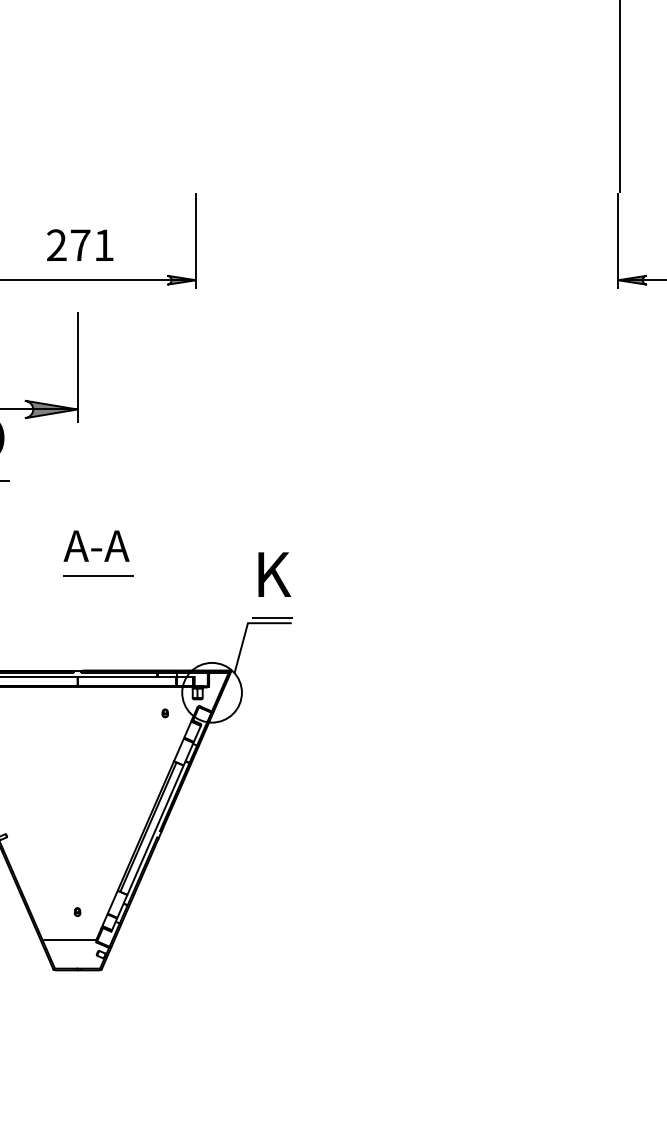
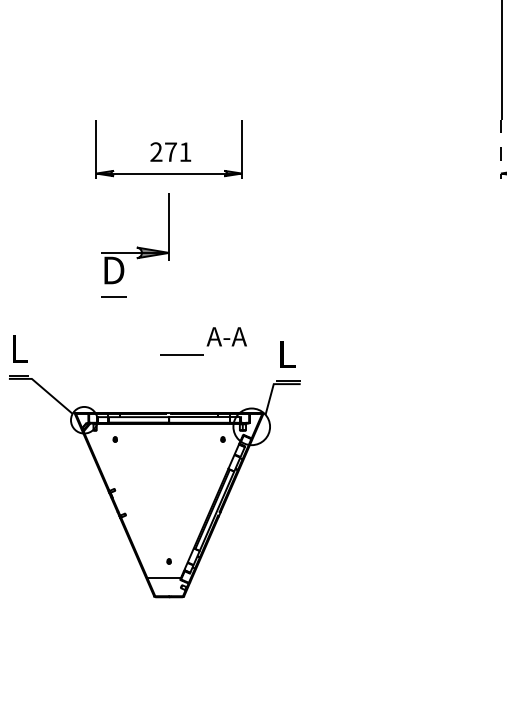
line: (617, 241) -> (500, 149), solid -> dashed
text: (96, 545) -> (226, 336), moved
text: (275, 573) -> (290, 353), K -> L

